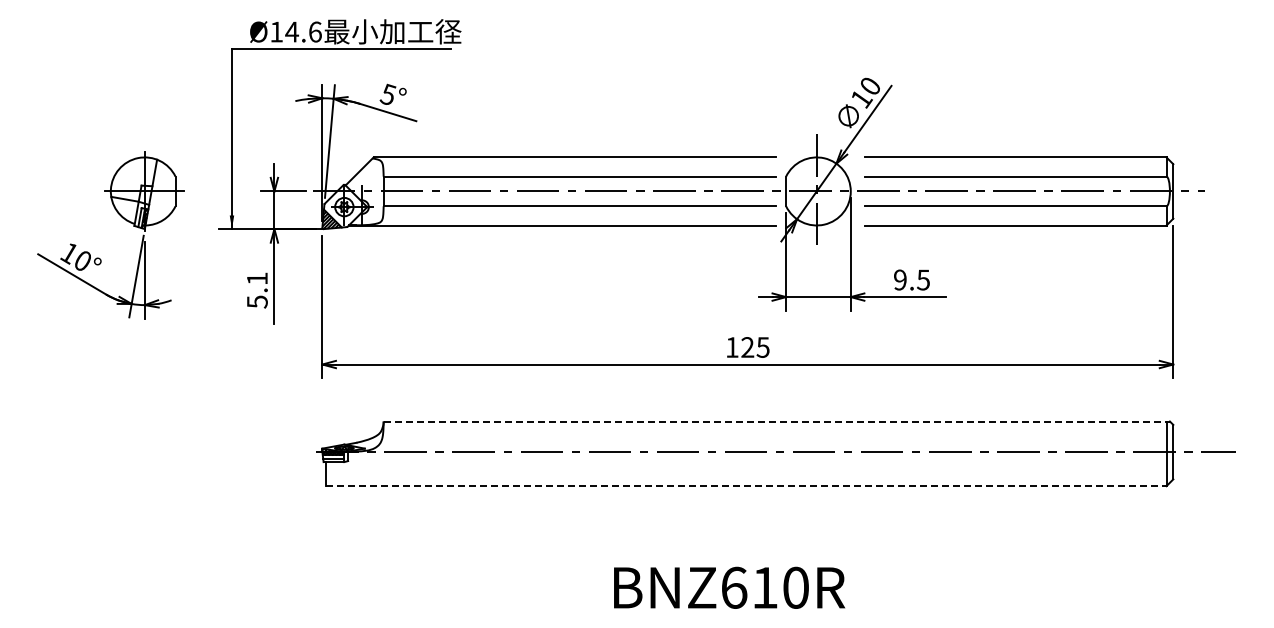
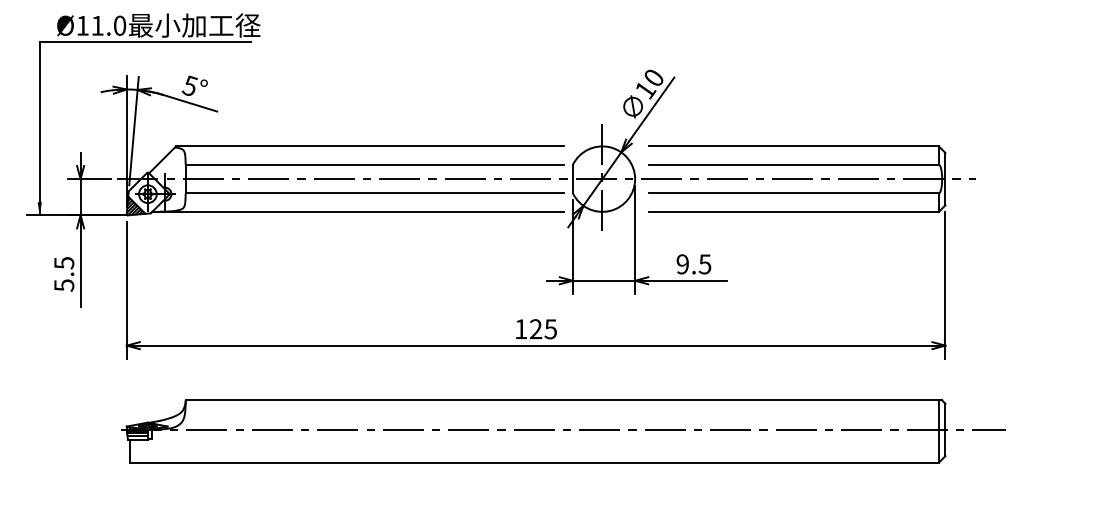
text: (303, 31) -> (108, 25), Ø14.6 -> Ø11.0
text: (257, 278) -> (64, 262), 5.1 -> 5.5
line: (777, 421) -> (564, 400), dashed -> solid
line: (746, 486) -> (534, 462), dashed -> solid

